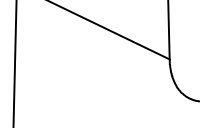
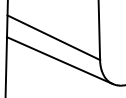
line: (102, 60) -> (59, 60), added

